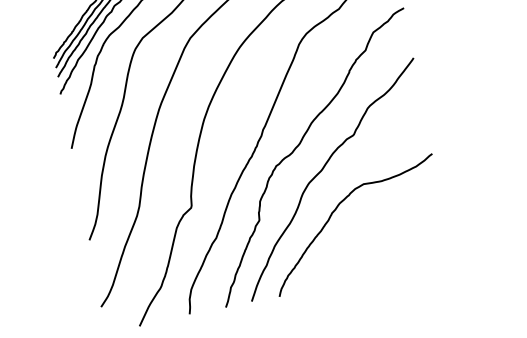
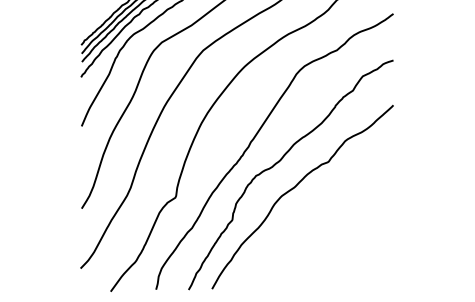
curve: (335, 211) -> (299, 225), removed

